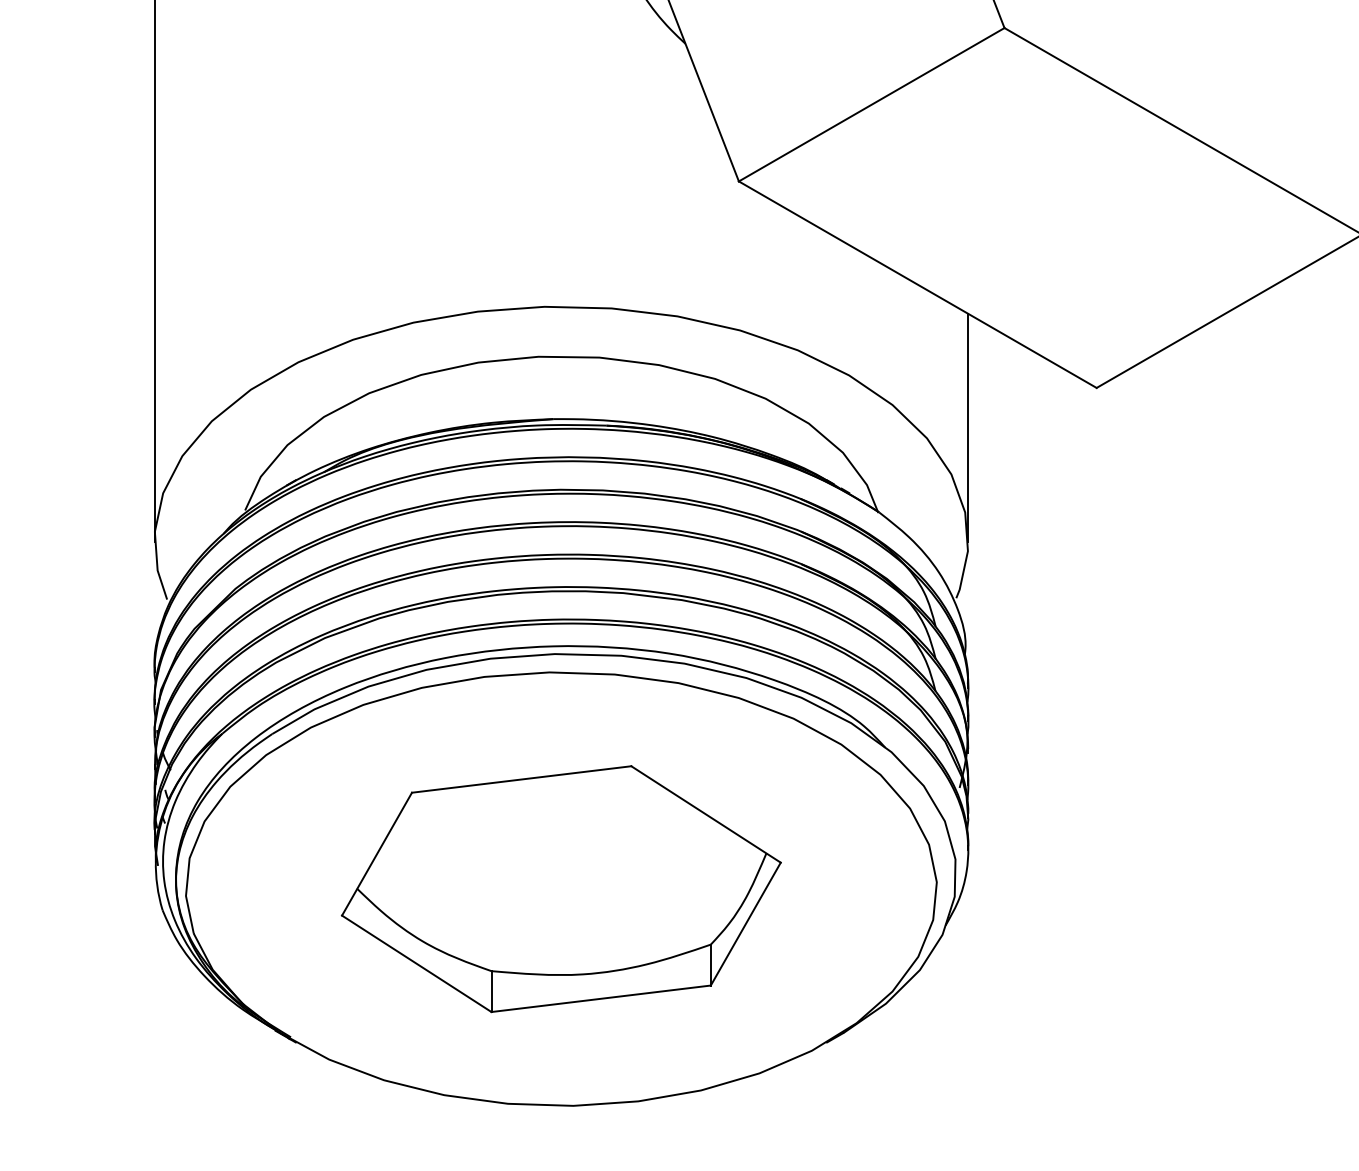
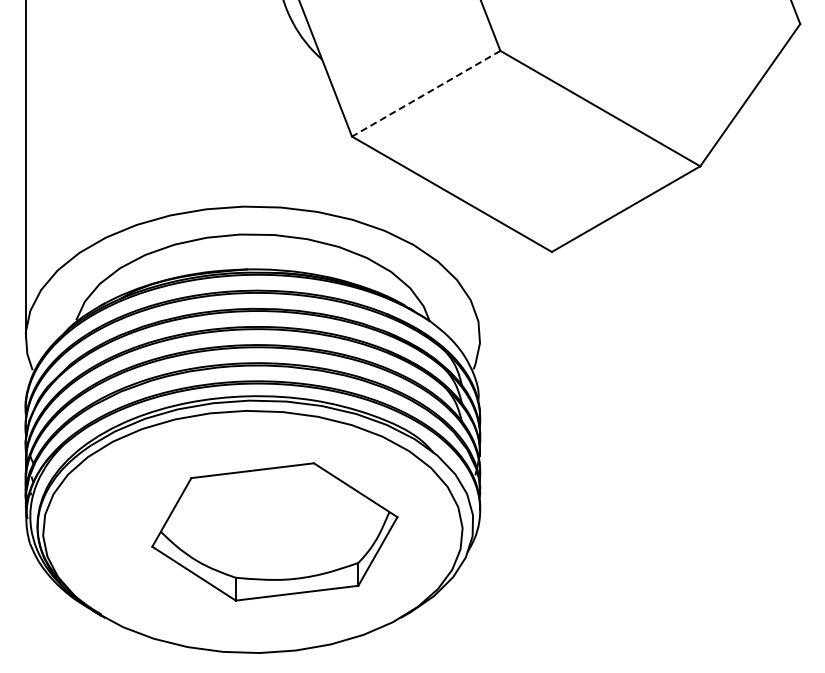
line: (872, 104) -> (426, 93), solid -> dashed
line: (968, 426) -> (480, 273), removed
part: (560, 888) -> (274, 531), moved

